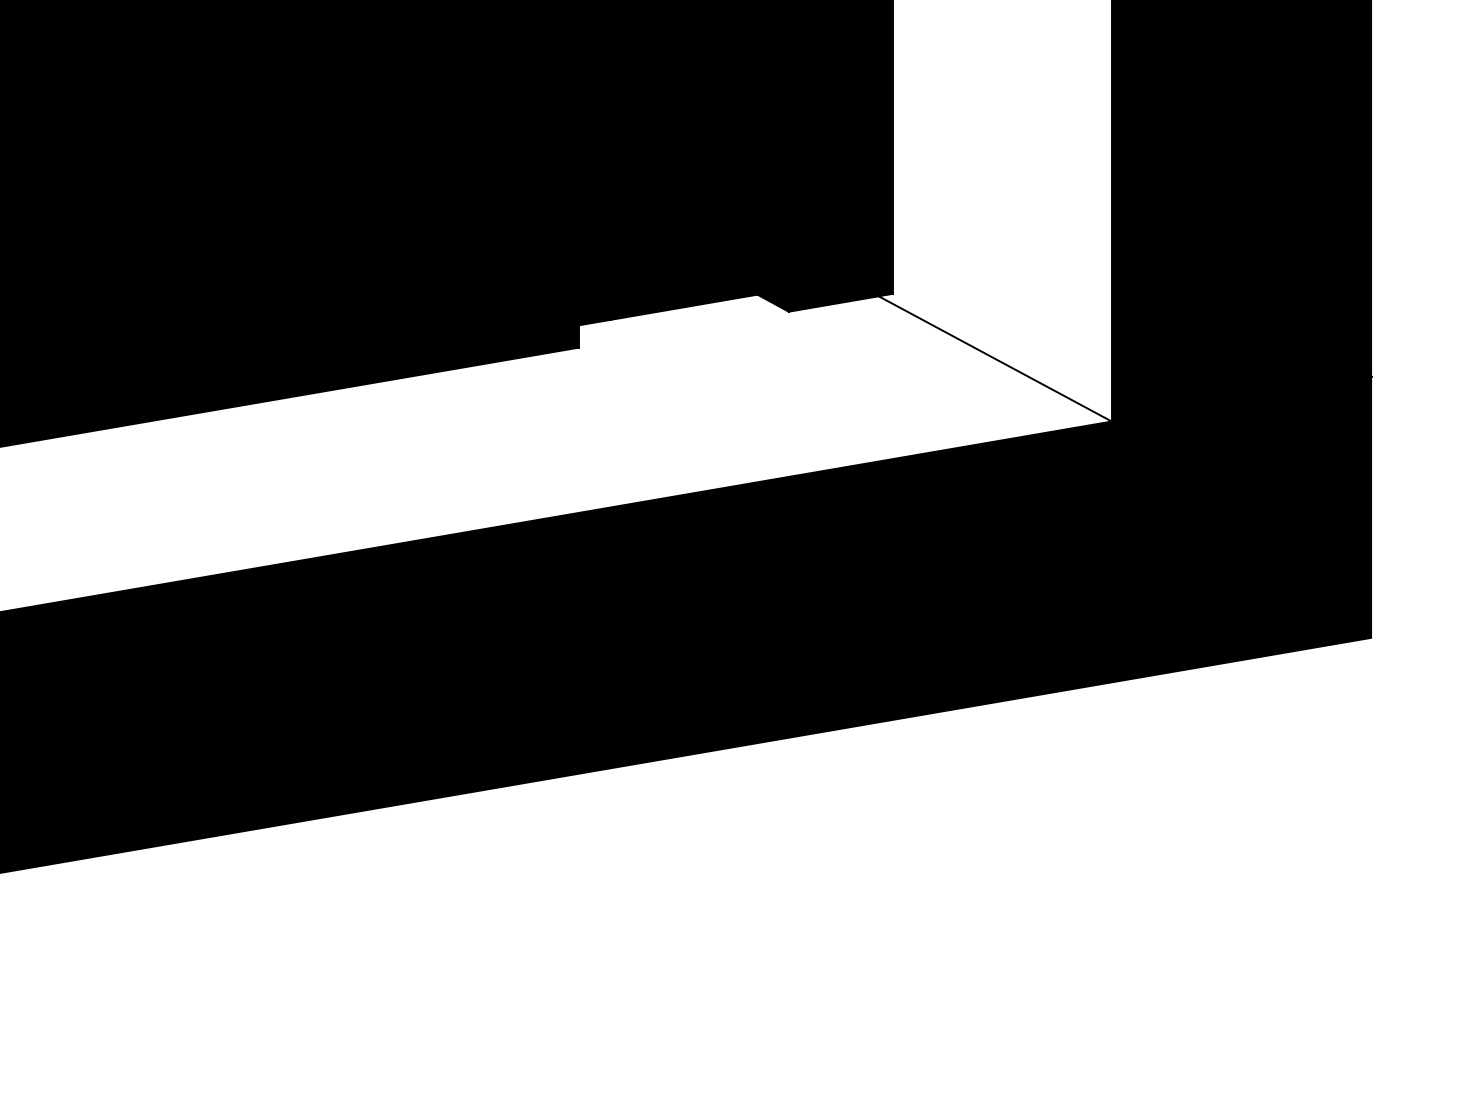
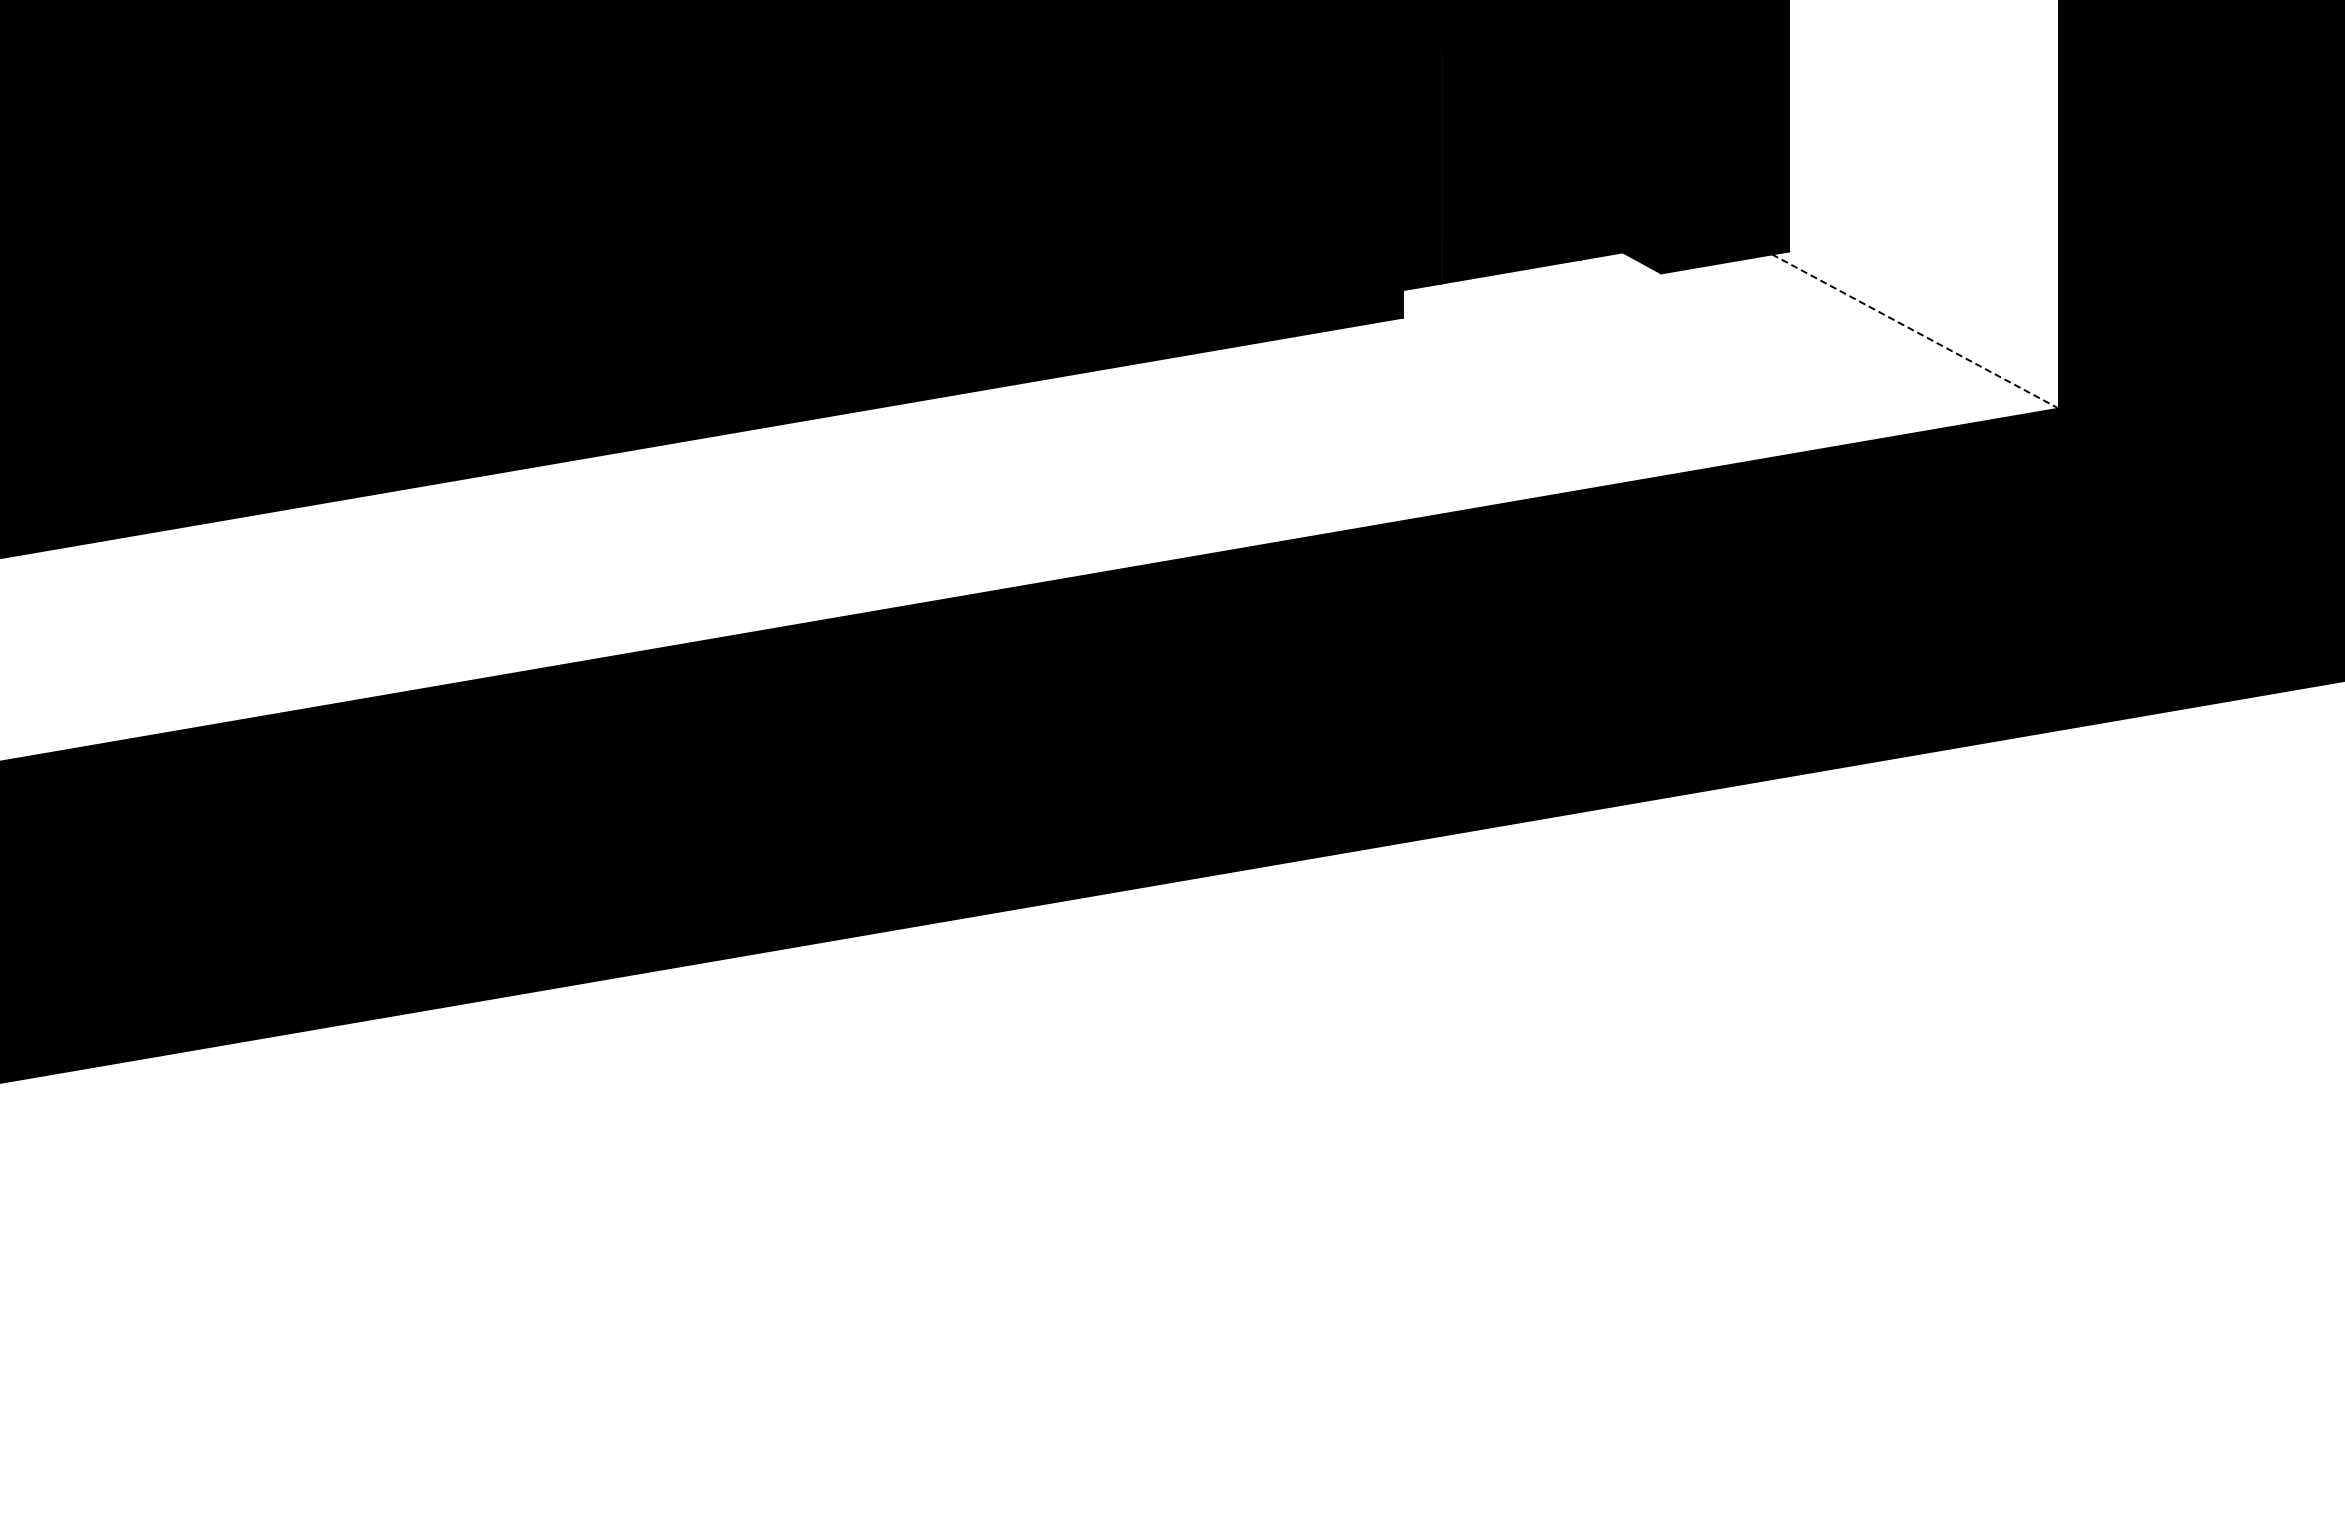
line: (995, 358) -> (1915, 331), solid -> dashed

